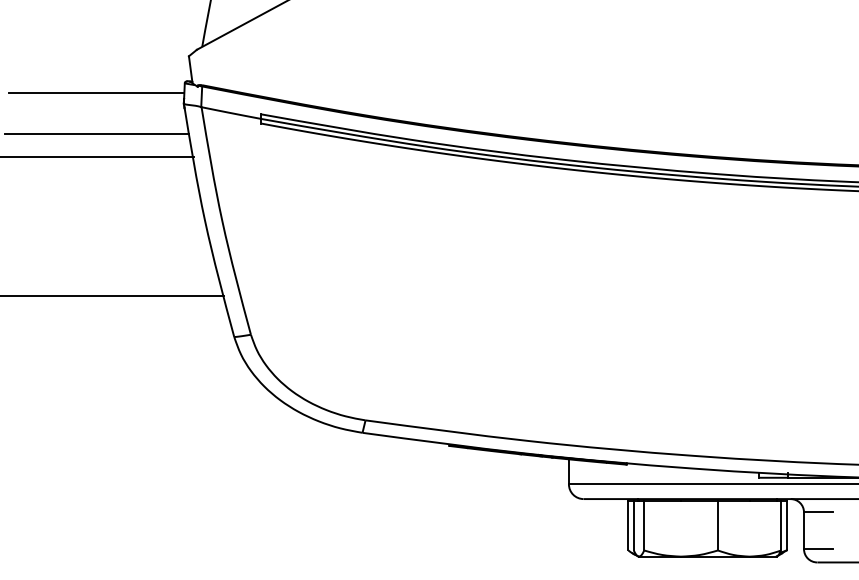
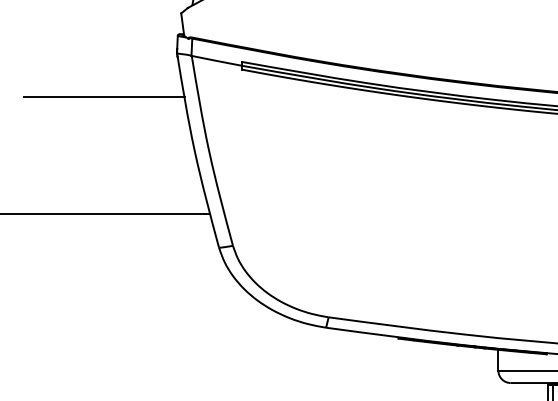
line: (96, 92) -> (104, 43), removed
line: (96, 133) -> (104, 77), removed

